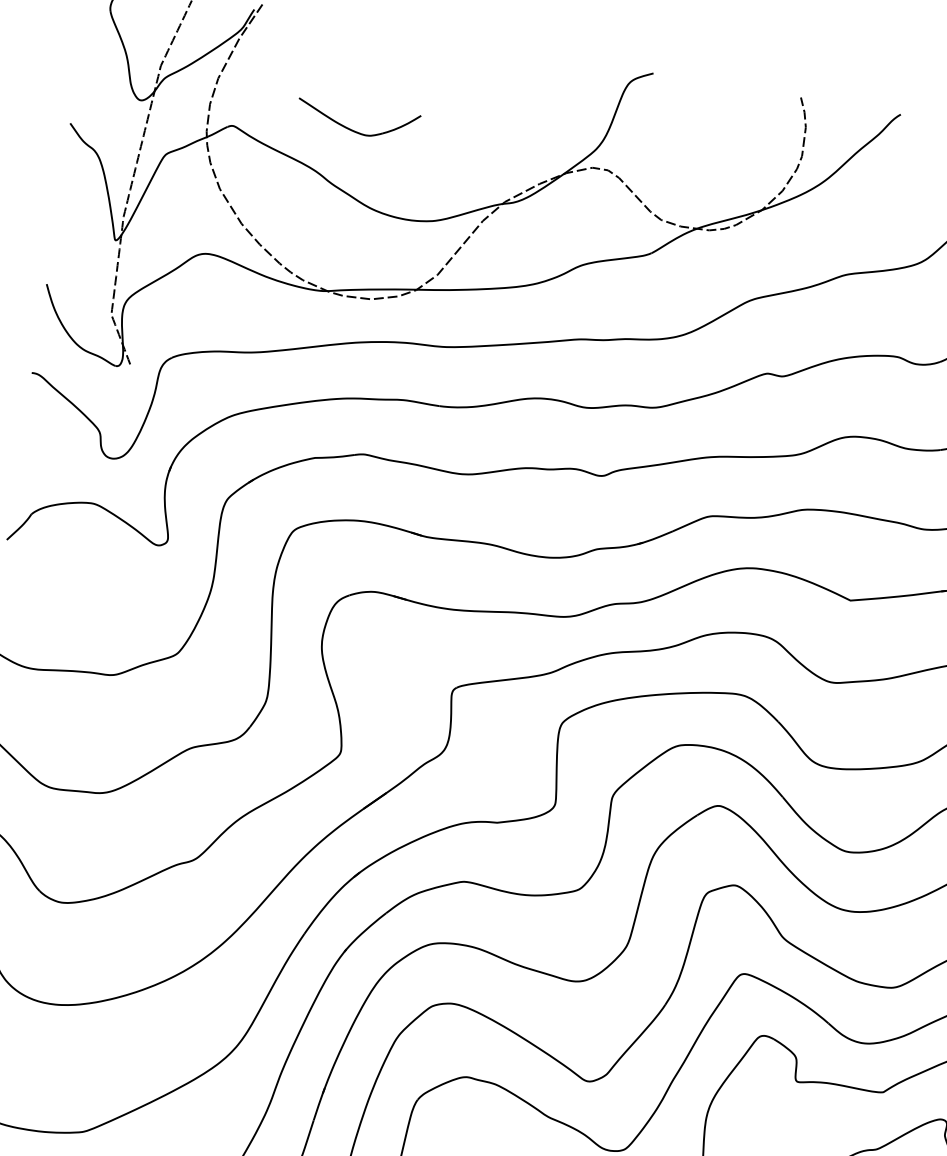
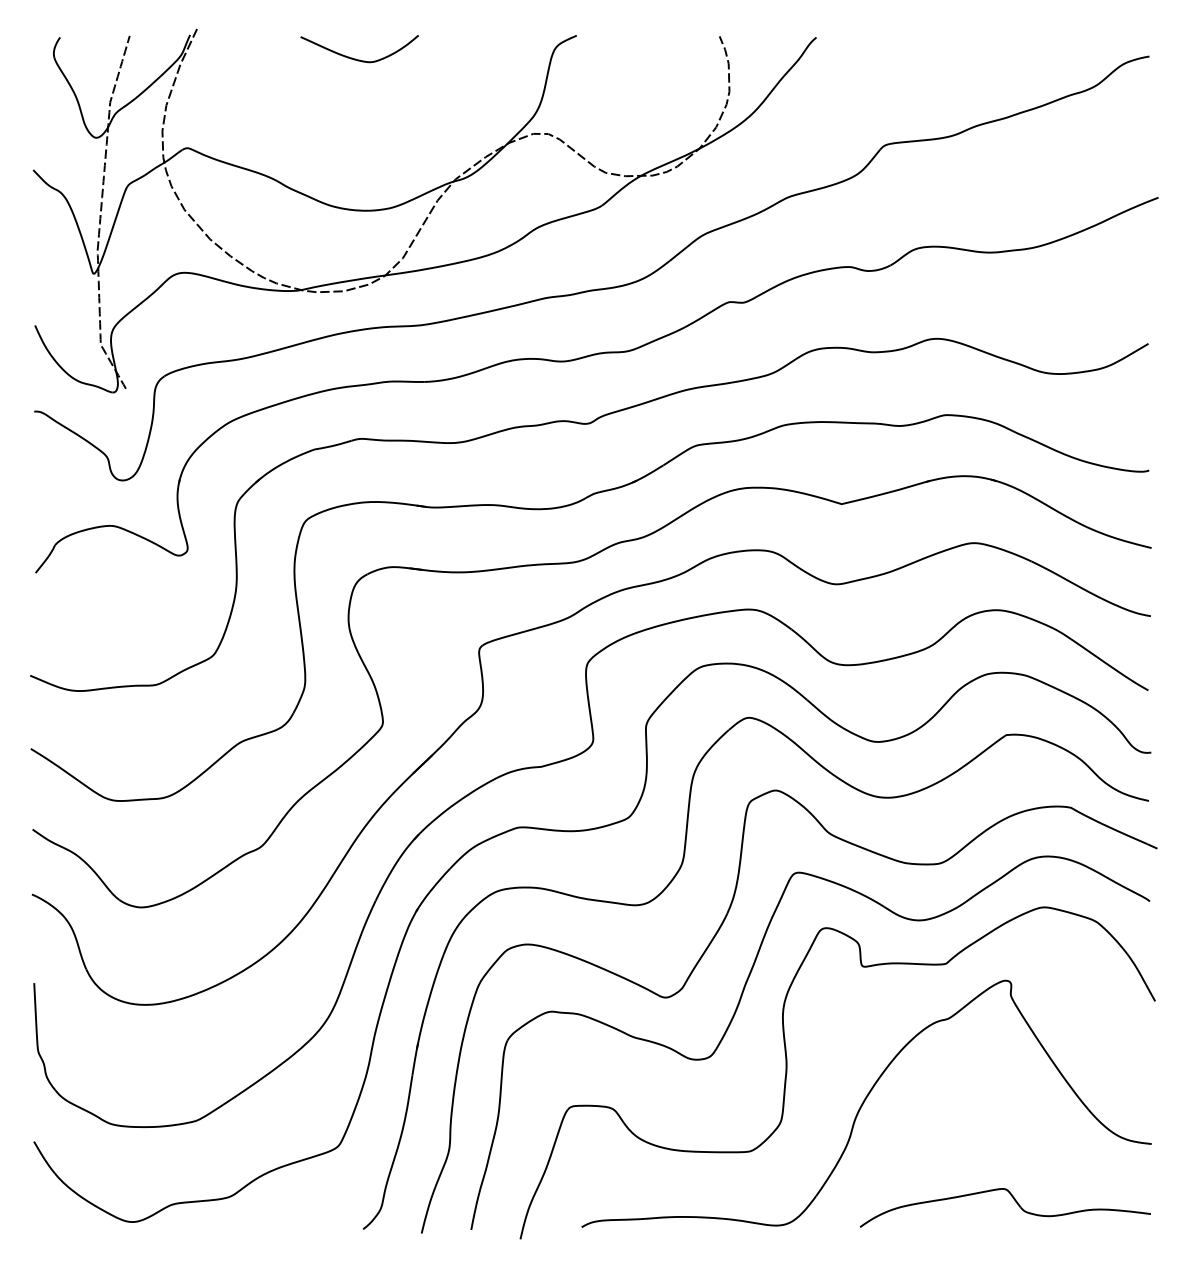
part: (352, 129) -> (355, 58), moved

